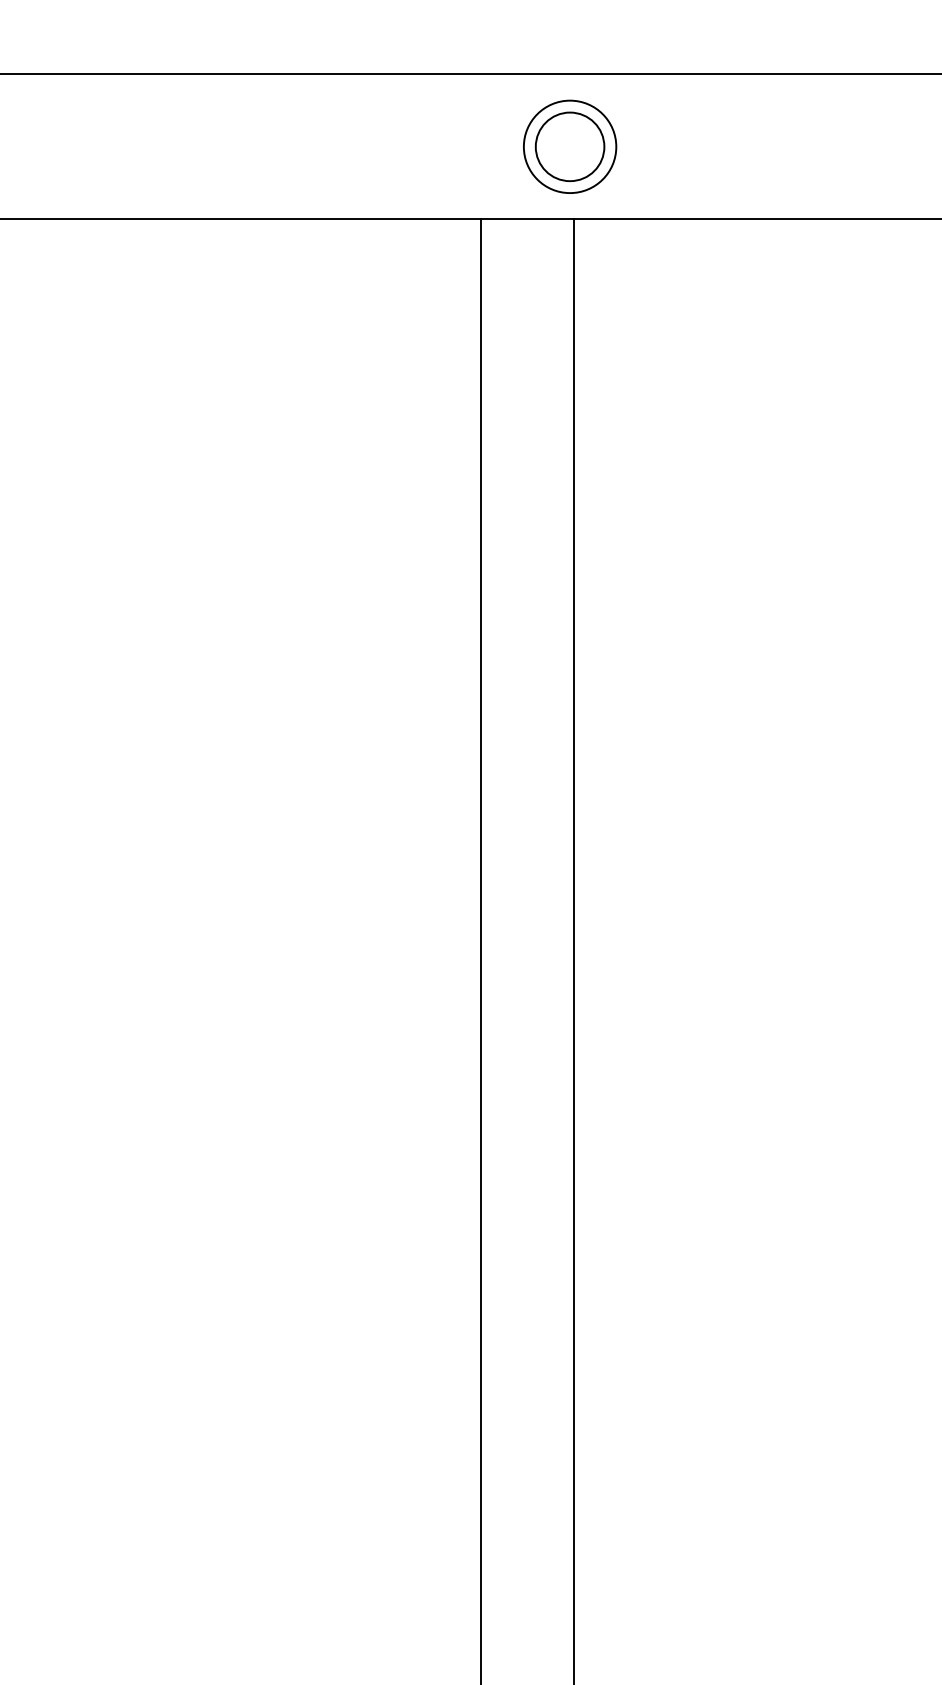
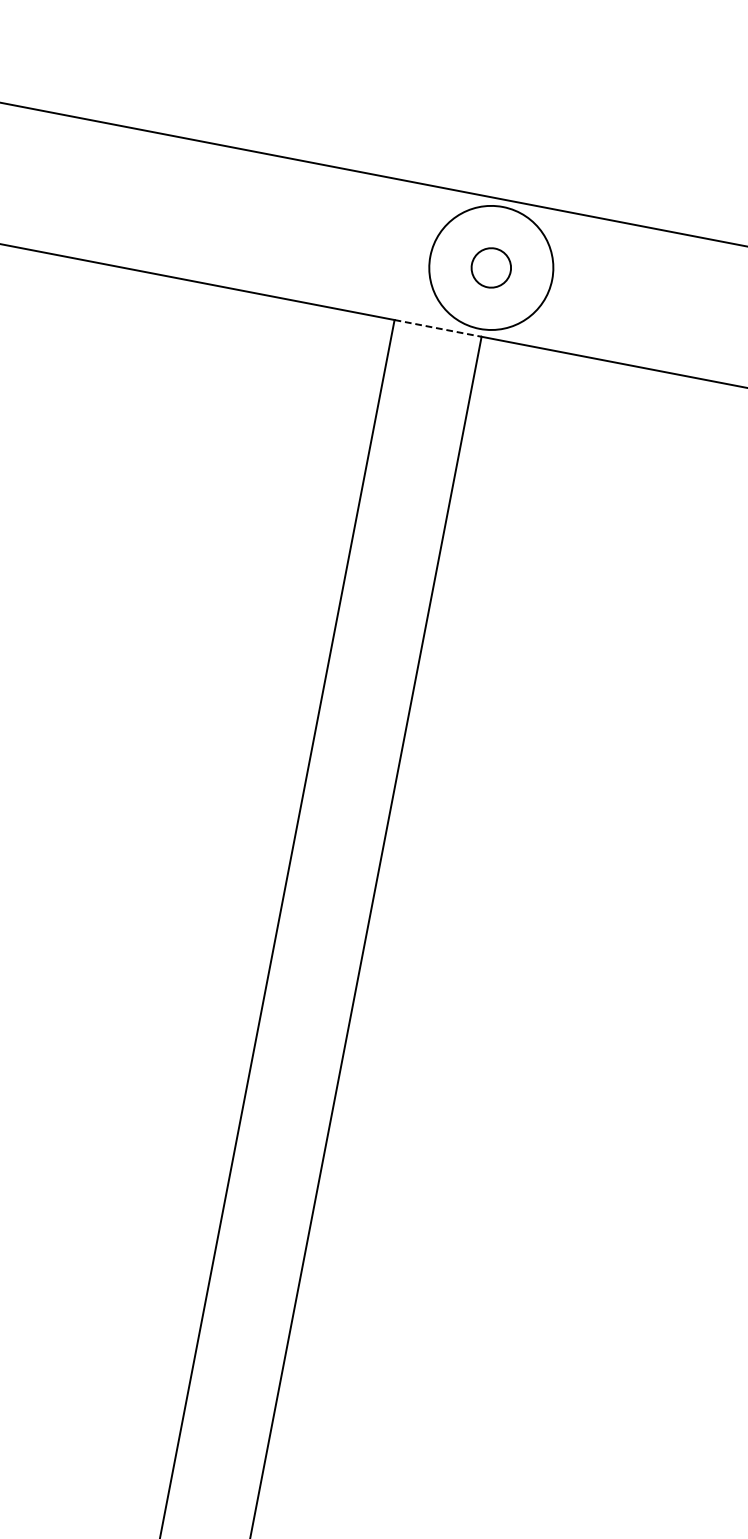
circle: (569, 146) -> (490, 267), size x0.6
circle: (569, 146) -> (490, 267), size x1.4
line: (527, 219) -> (438, 328), solid -> dashed

